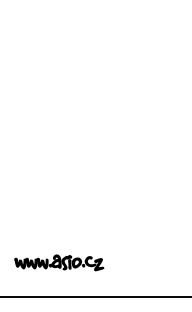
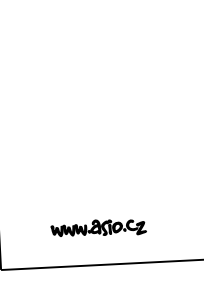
part: (59, 262) -> (98, 227), moved

